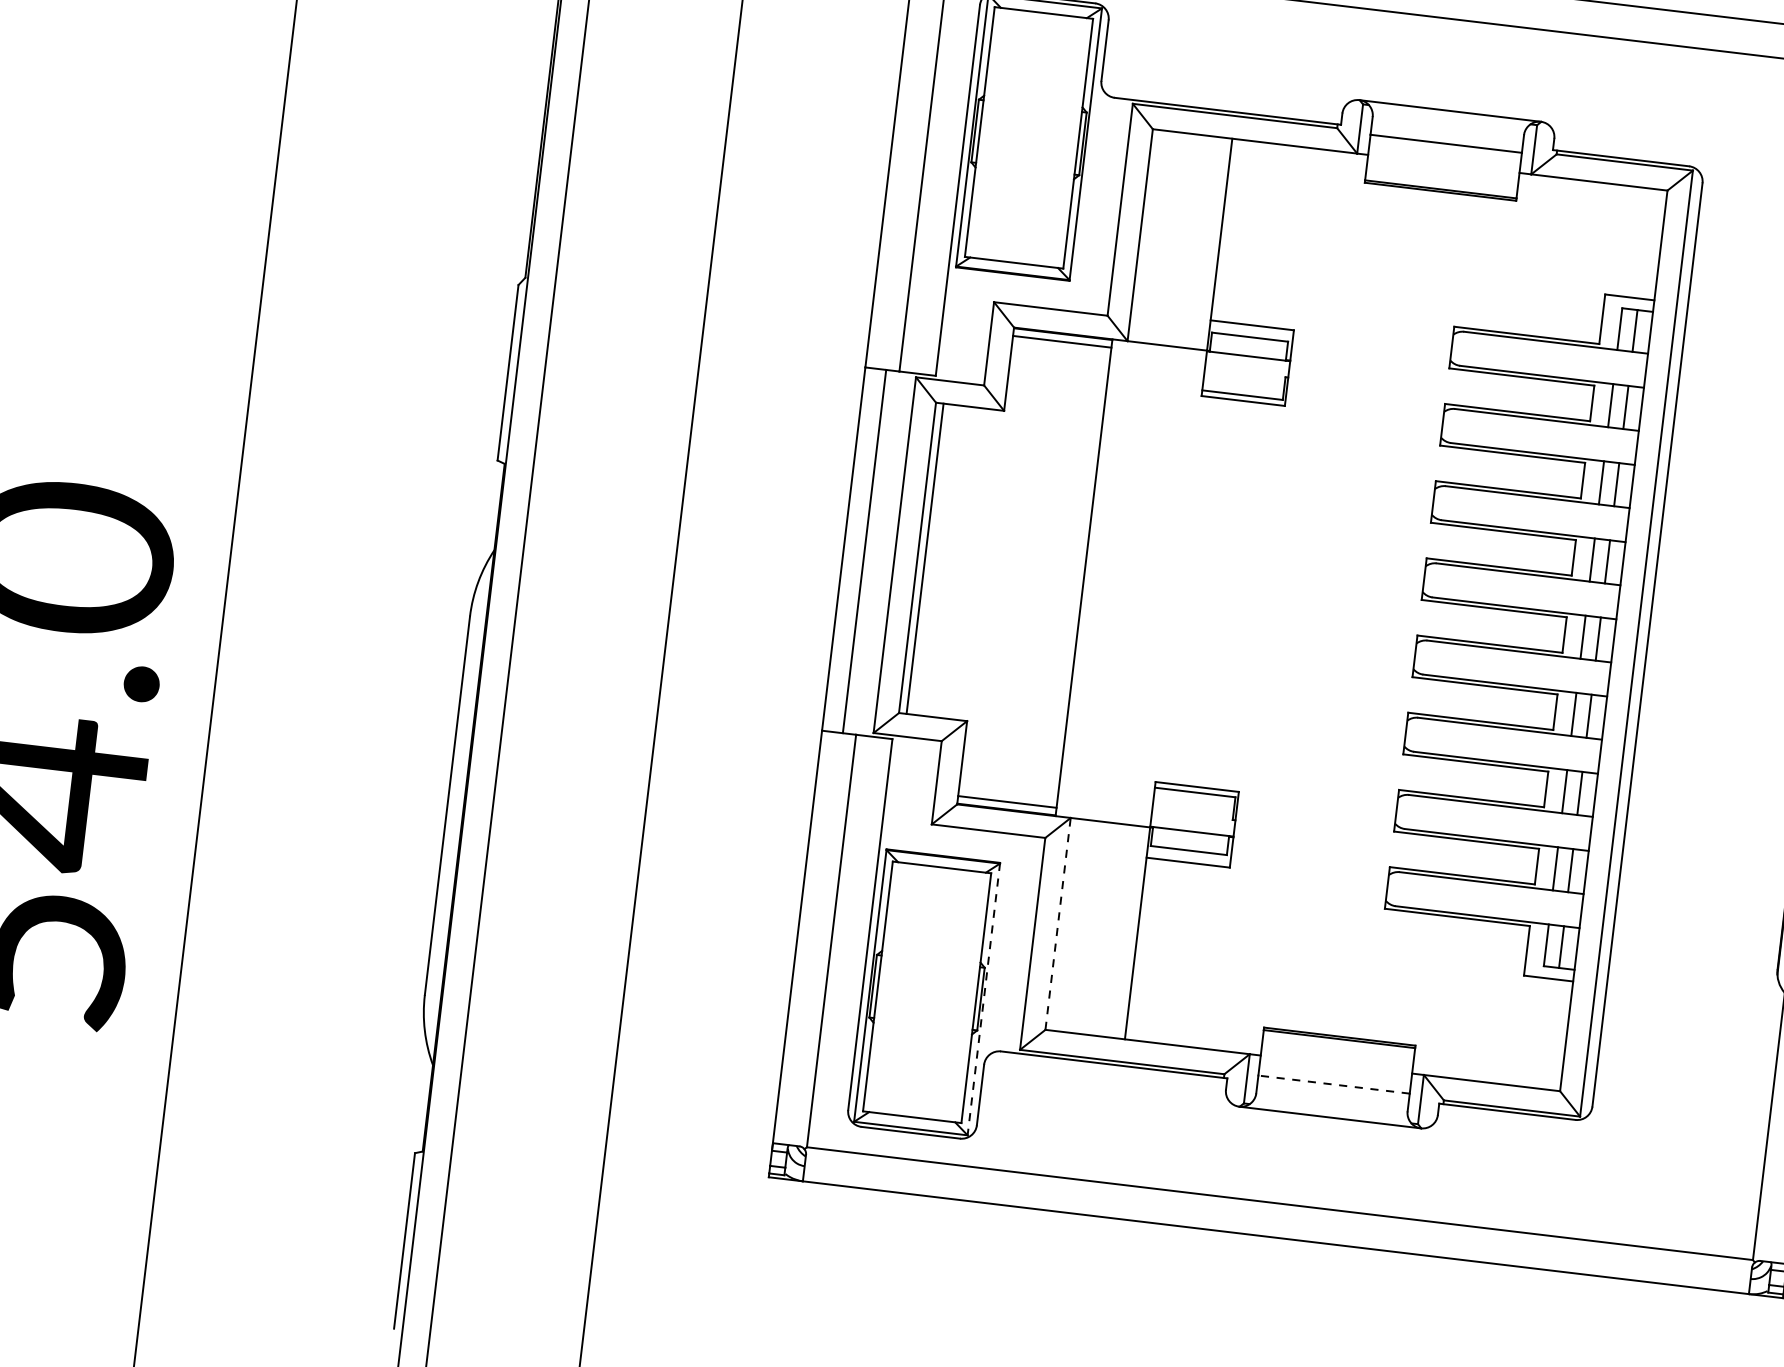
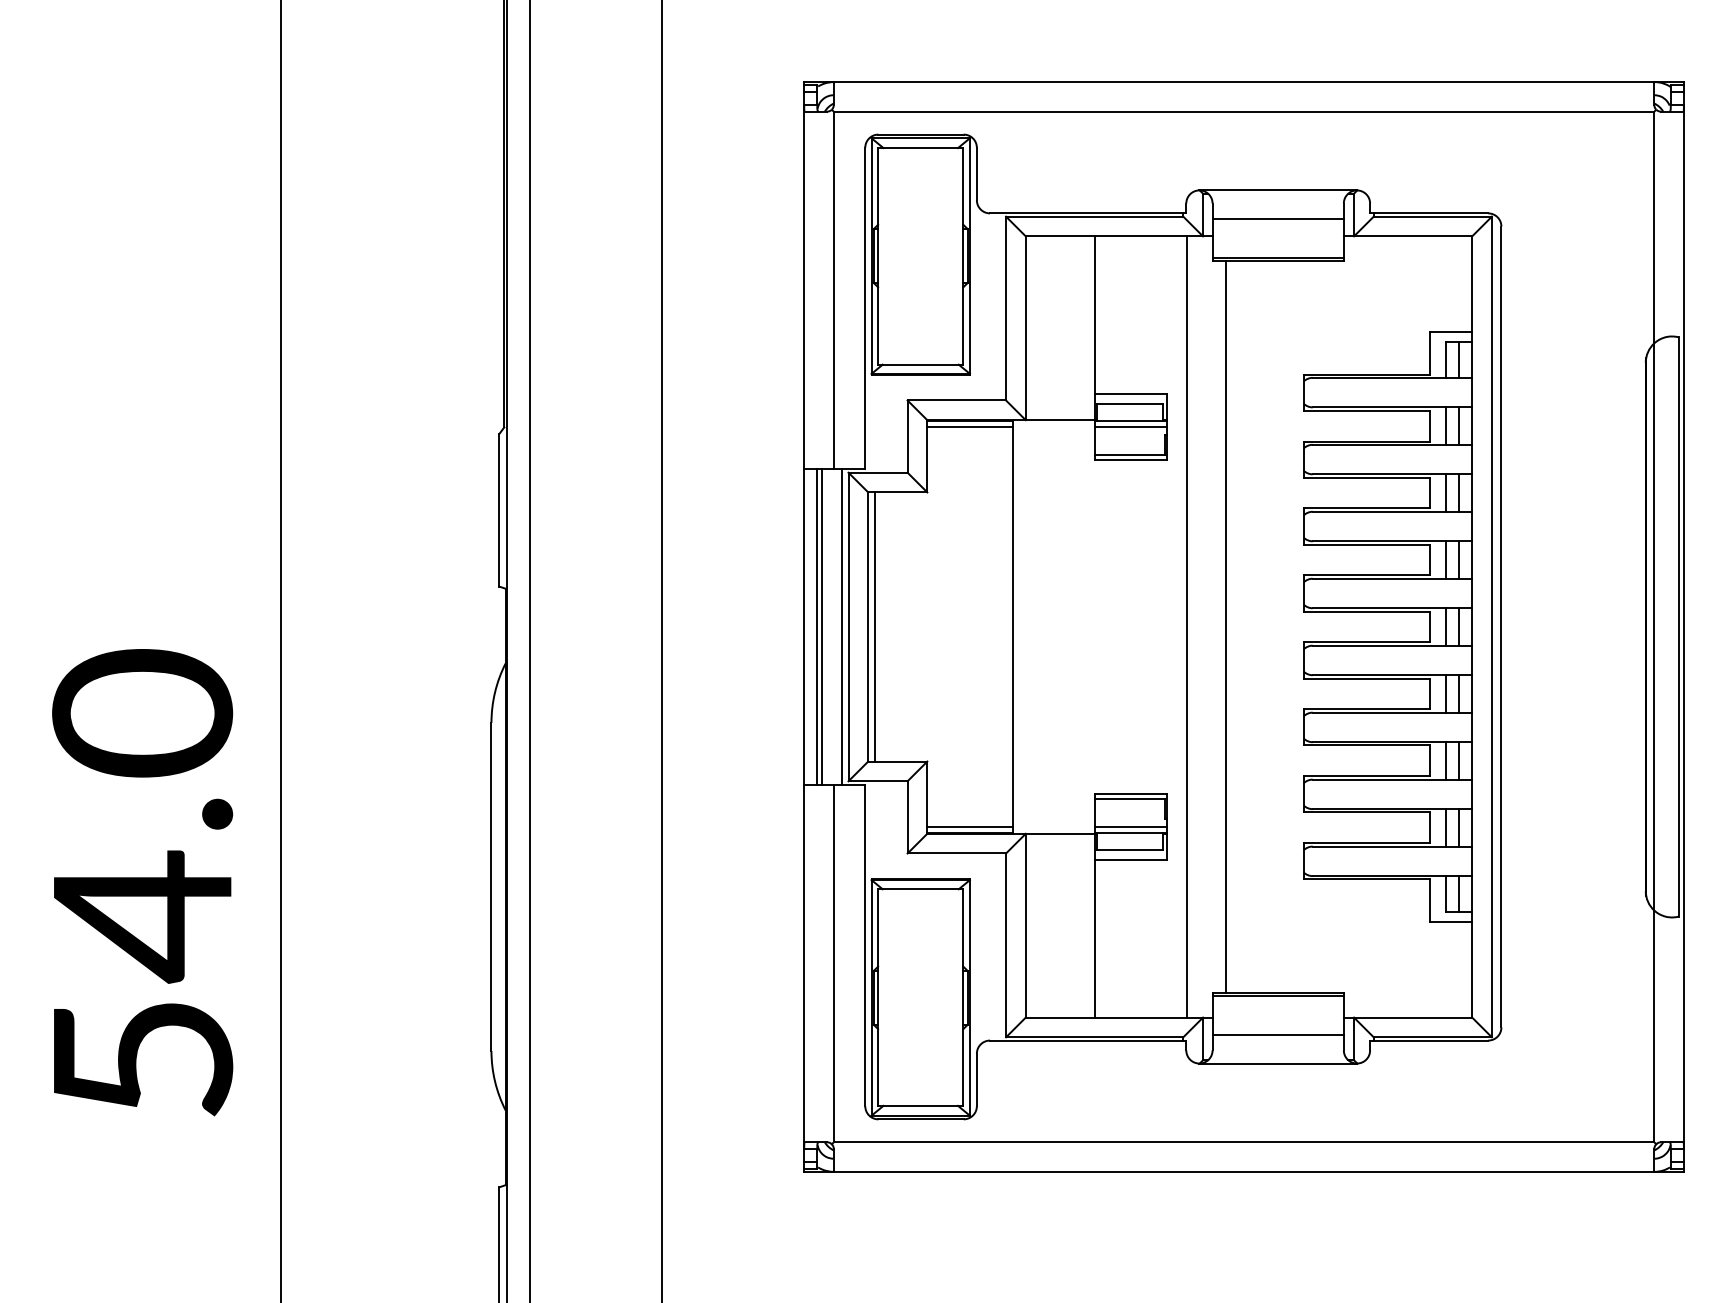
line: (1247, 363) -> (1130, 427), added
line: (859, 550) -> (817, 626), added
line: (886, 553) -> (841, 626), added
line: (1284, 601) -> (1186, 626), added
line: (1330, 606) -> (1226, 626), added
line: (1192, 823) -> (1130, 826), added
line: (1057, 923) -> (1025, 925), dashed -> solid
line: (983, 1000) -> (969, 998), dashed -> solid
line: (1334, 1085) -> (1278, 1035), dashed -> solid

